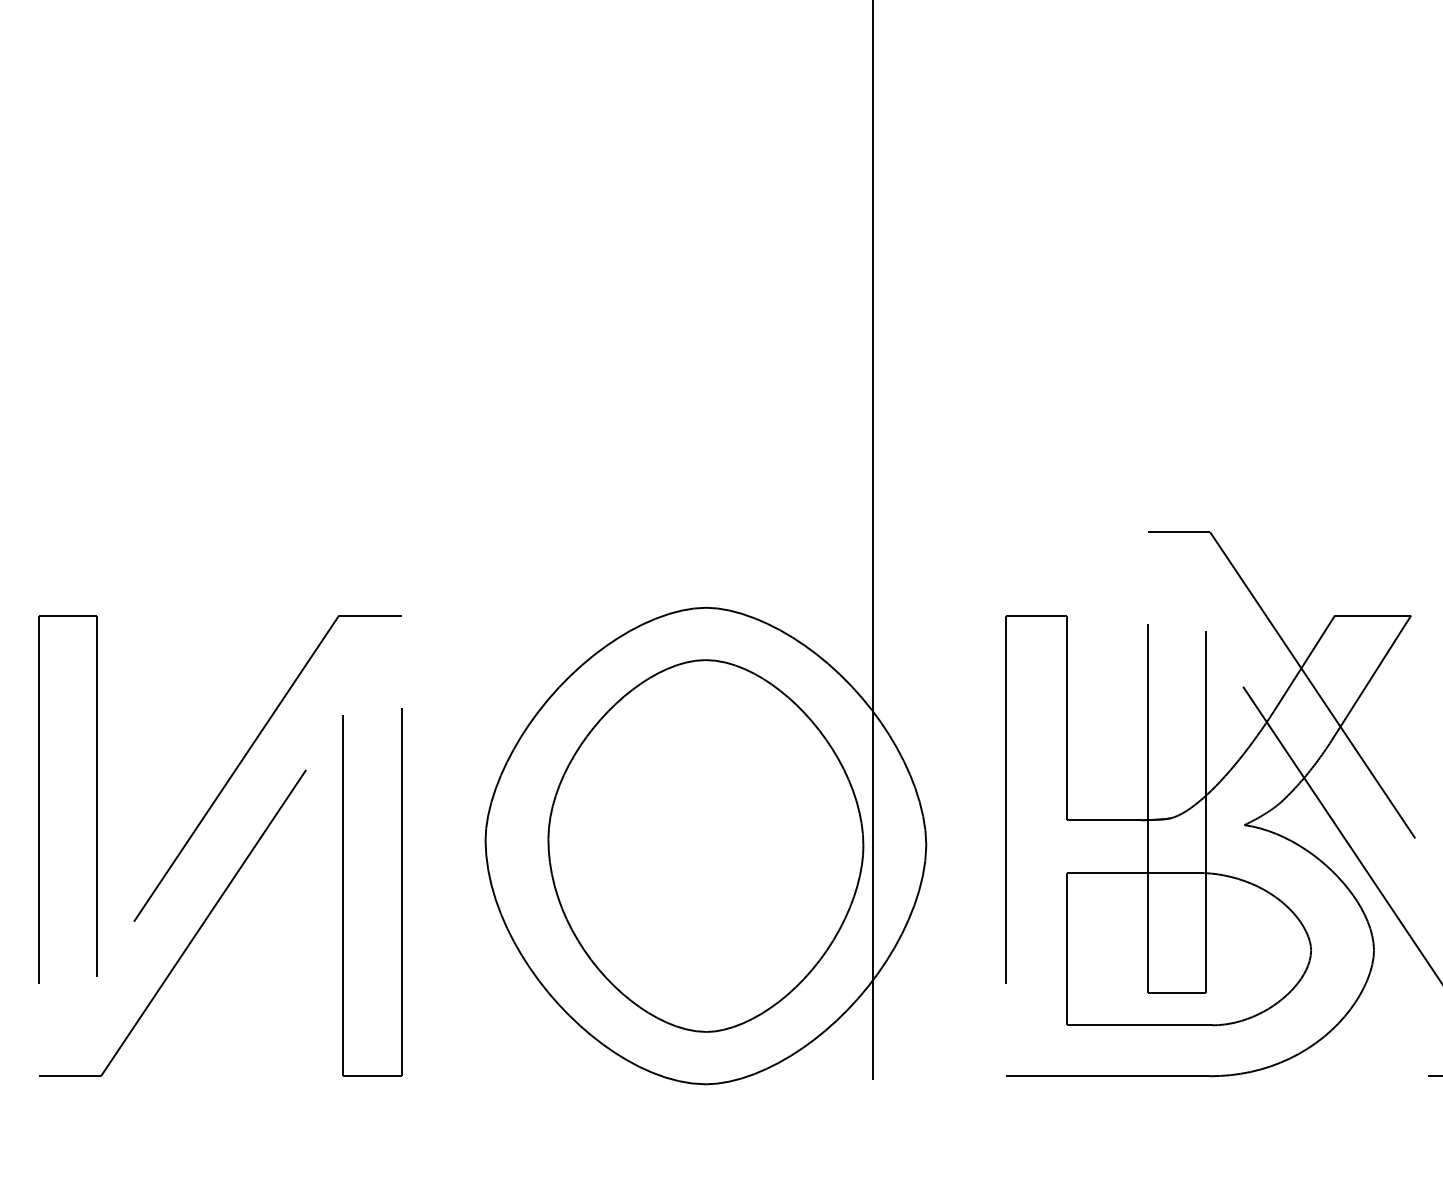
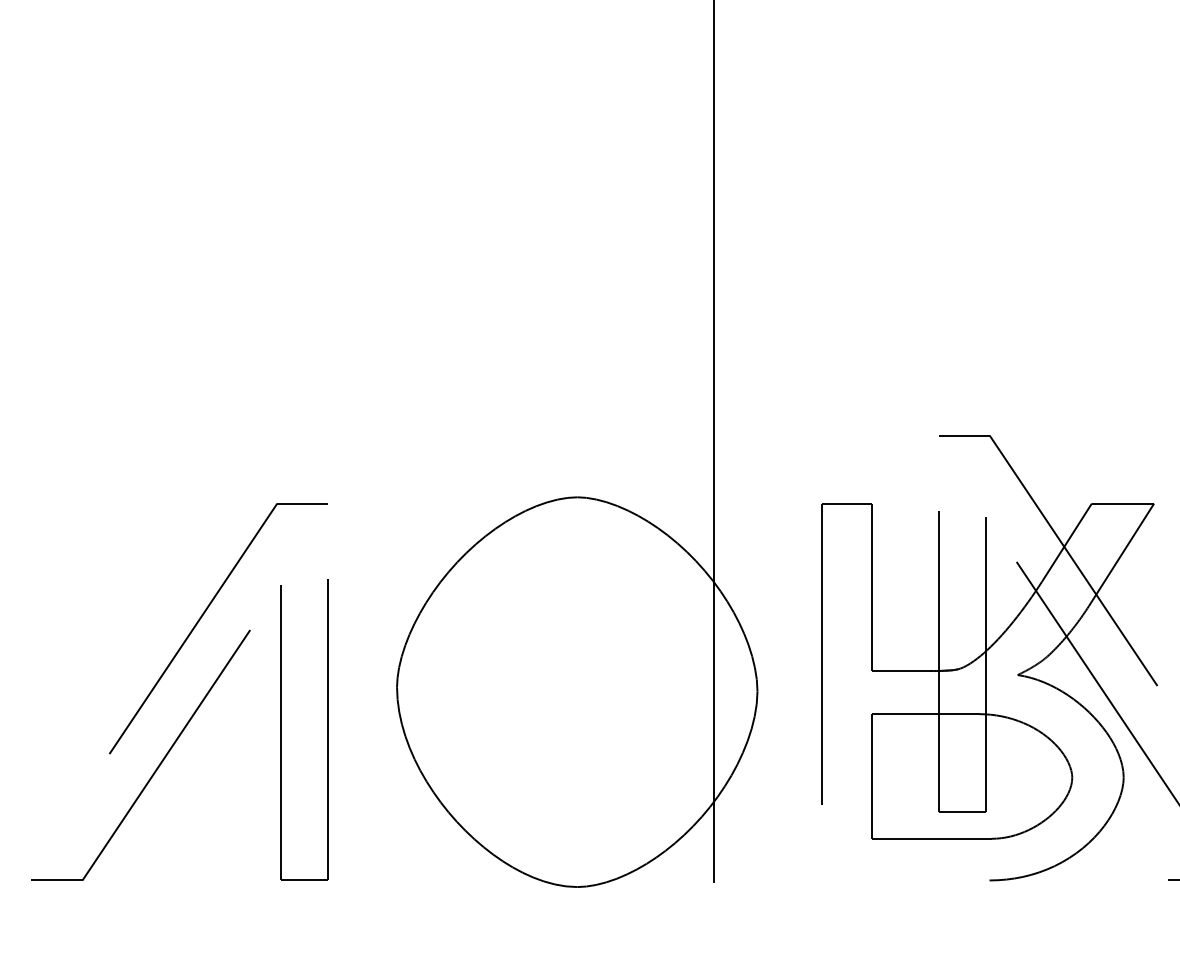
part: (39, 799) -> (32, 654), removed
part: (705, 845) -> (576, 691), removed
line: (1107, 1076) -> (905, 880), removed

